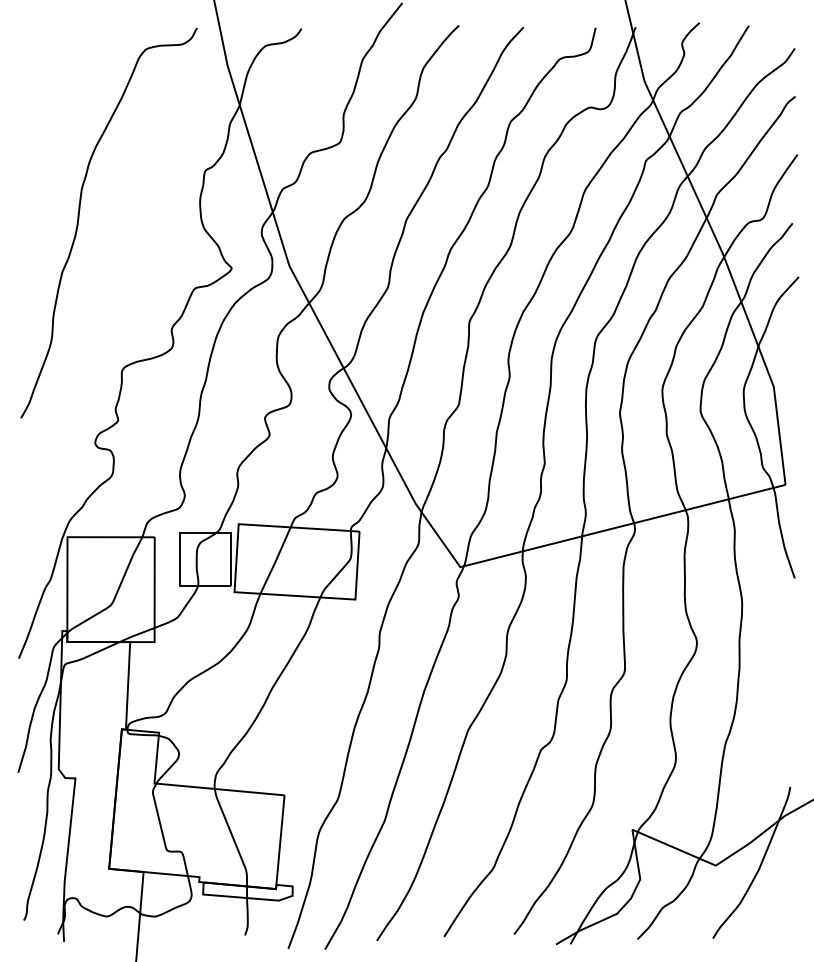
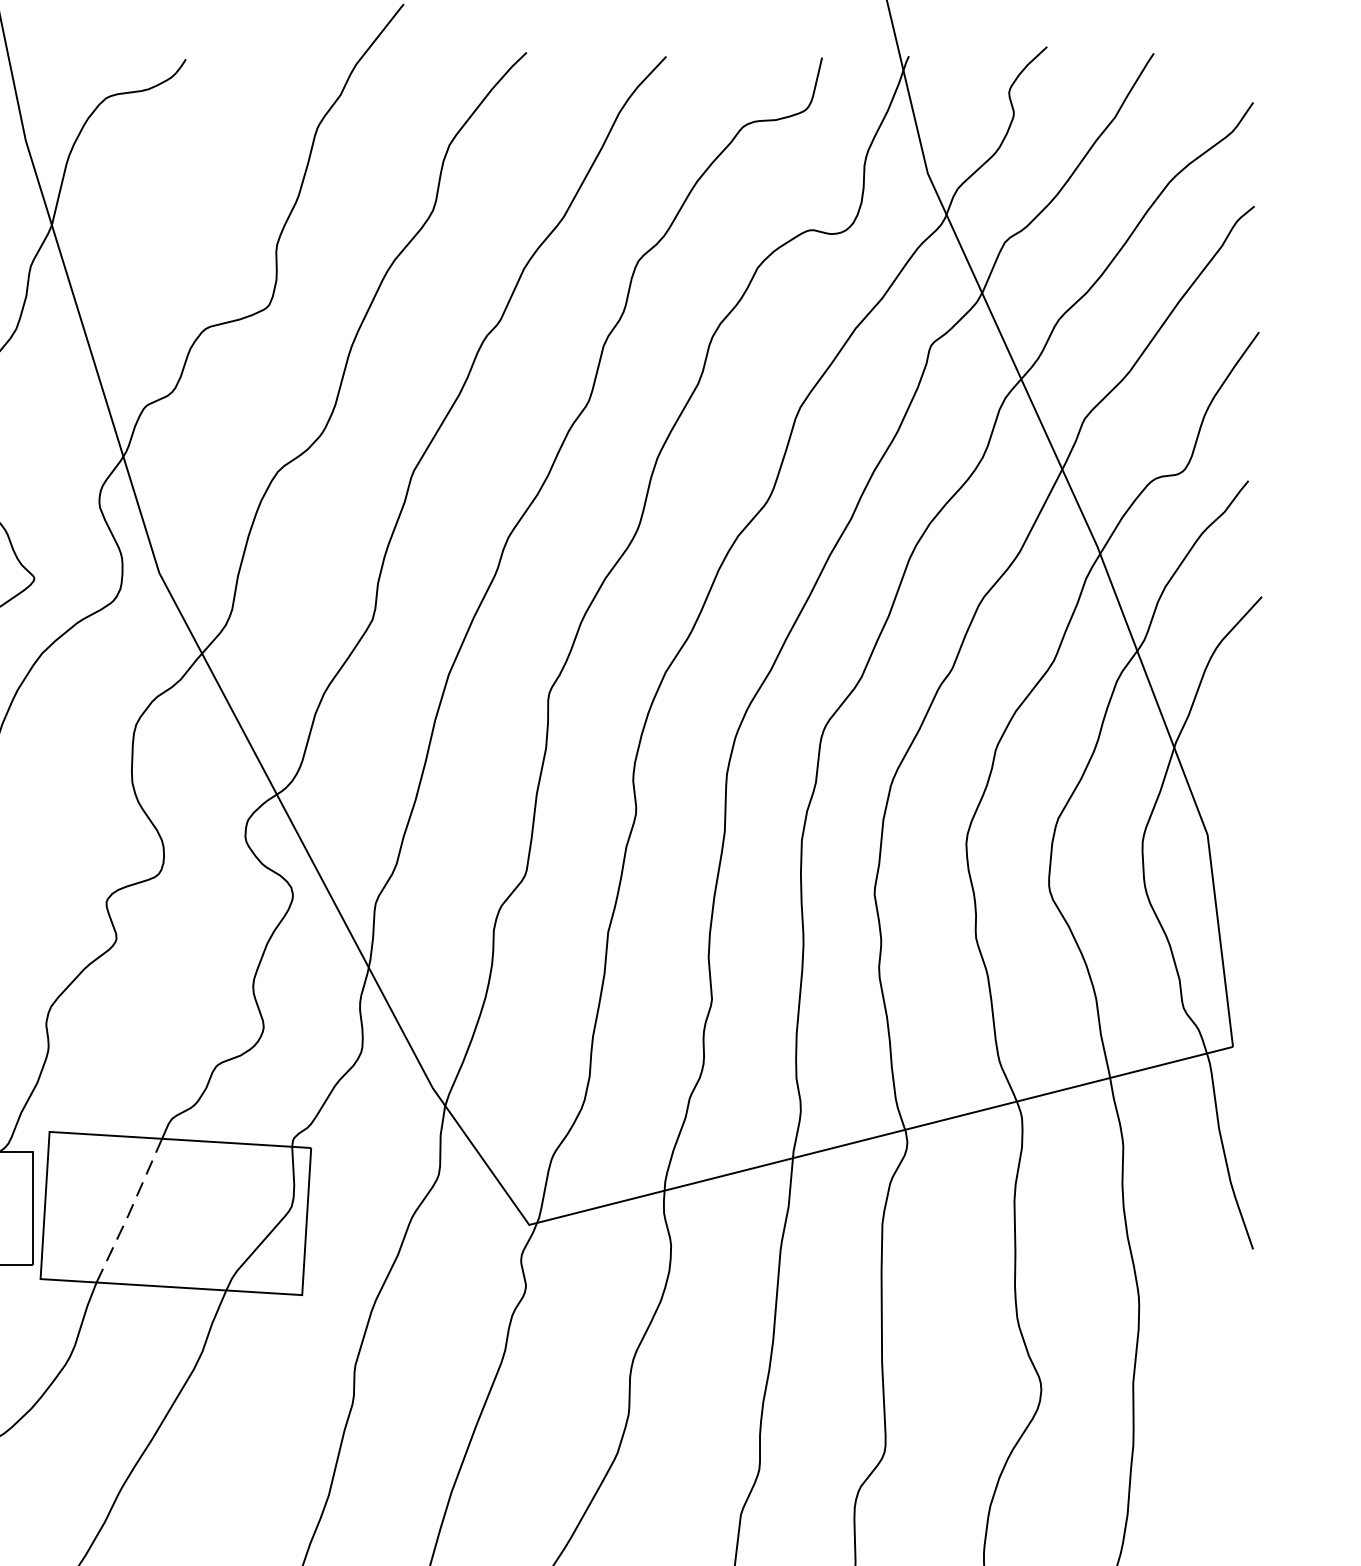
line: (275, 562) -> (129, 1214), solid -> dashed

